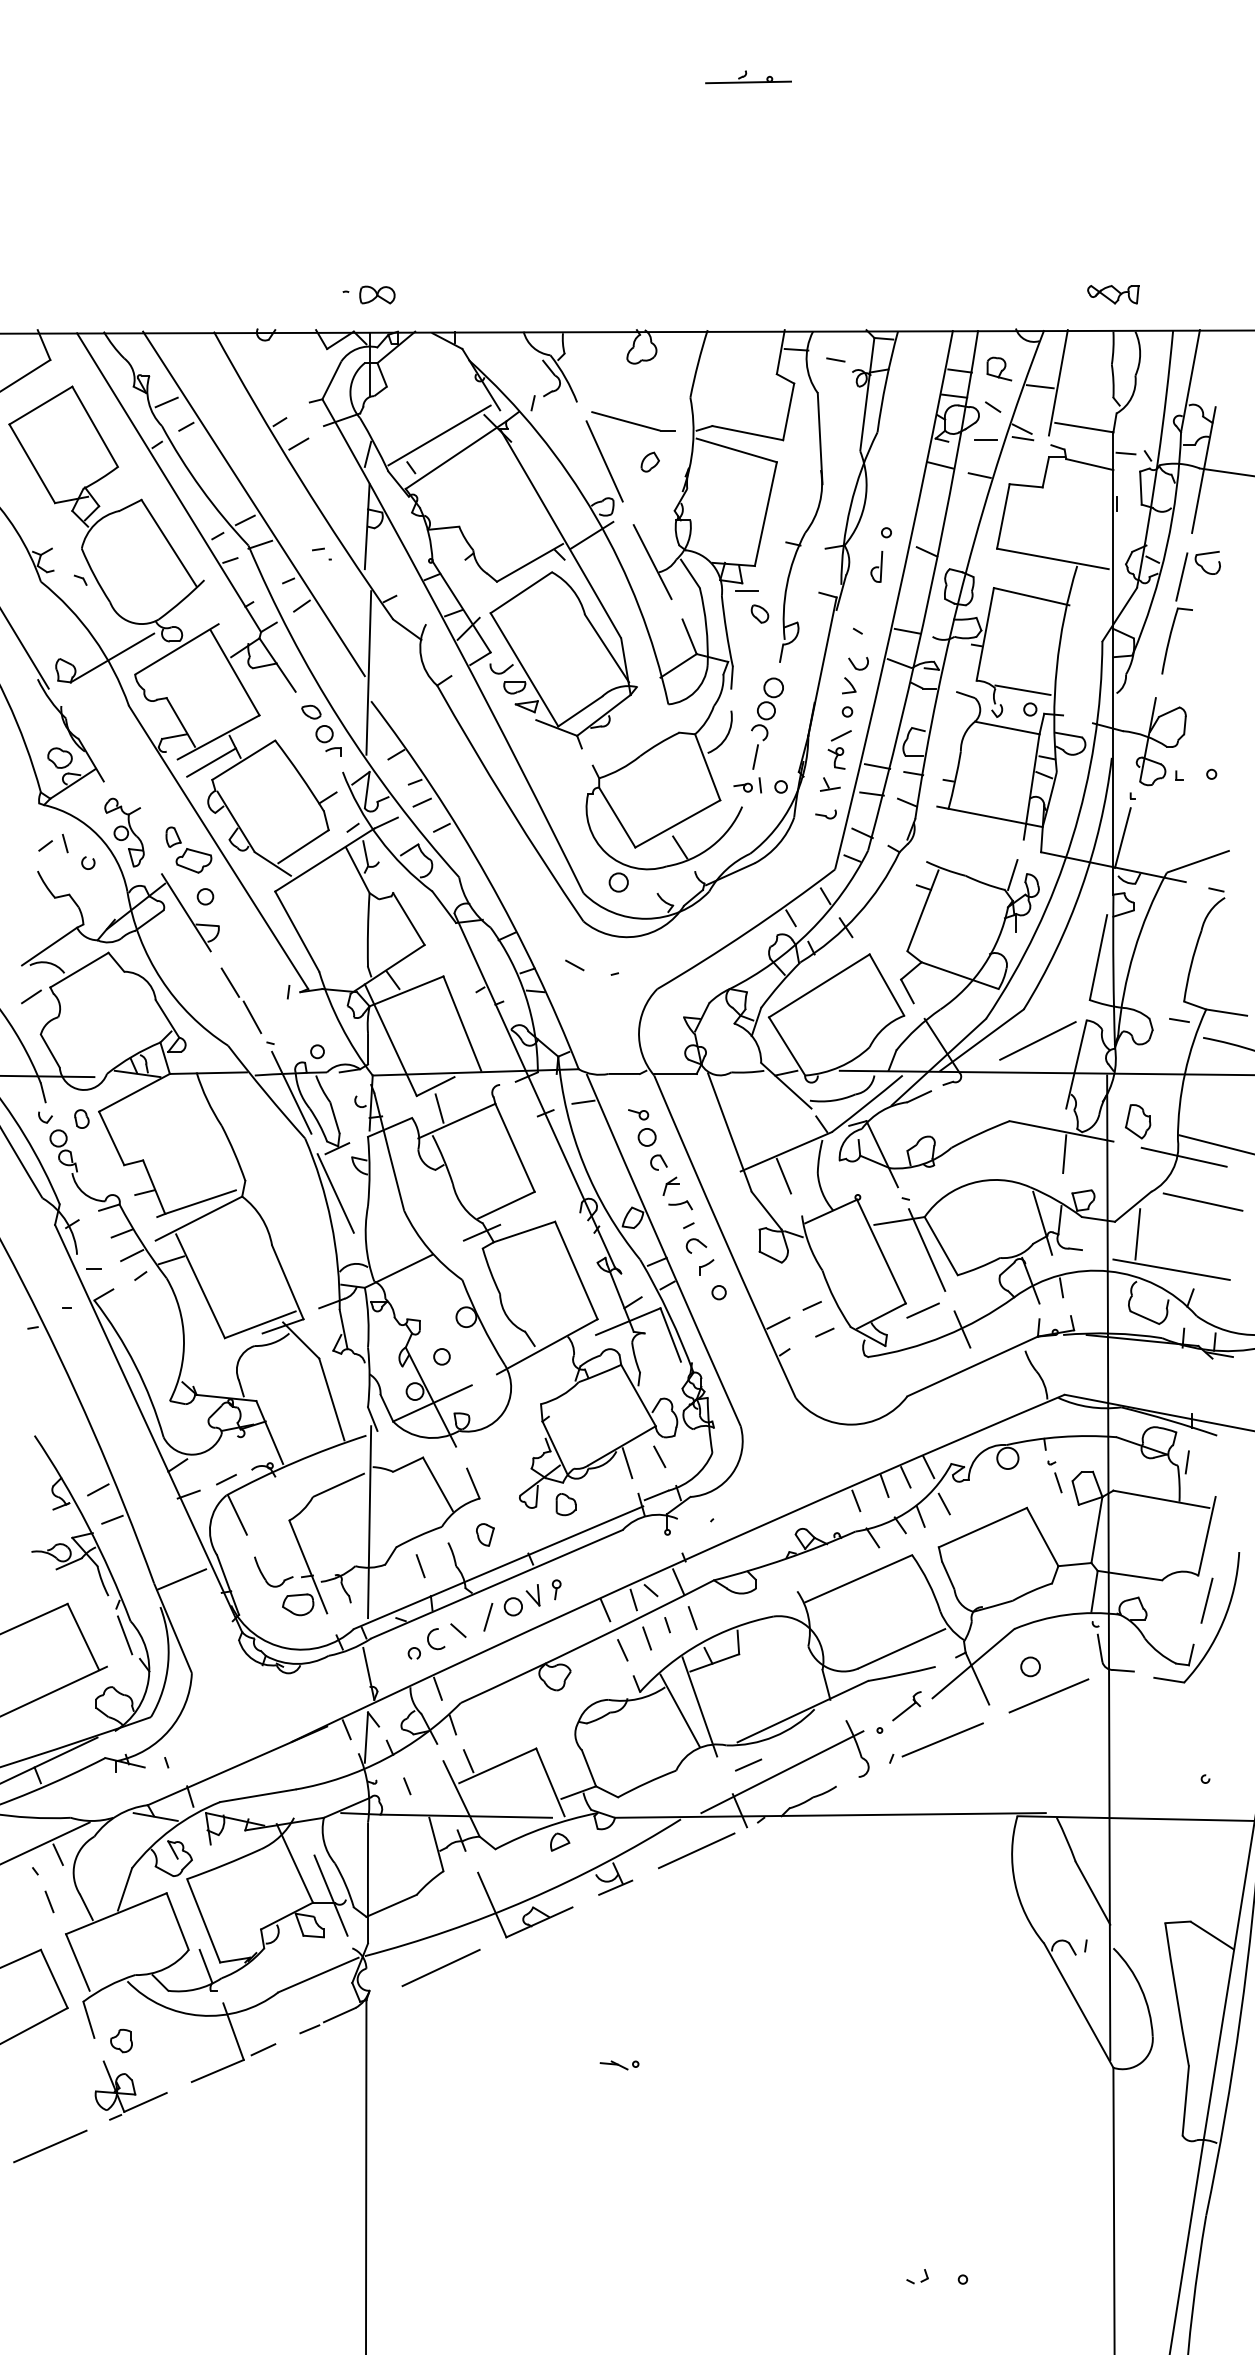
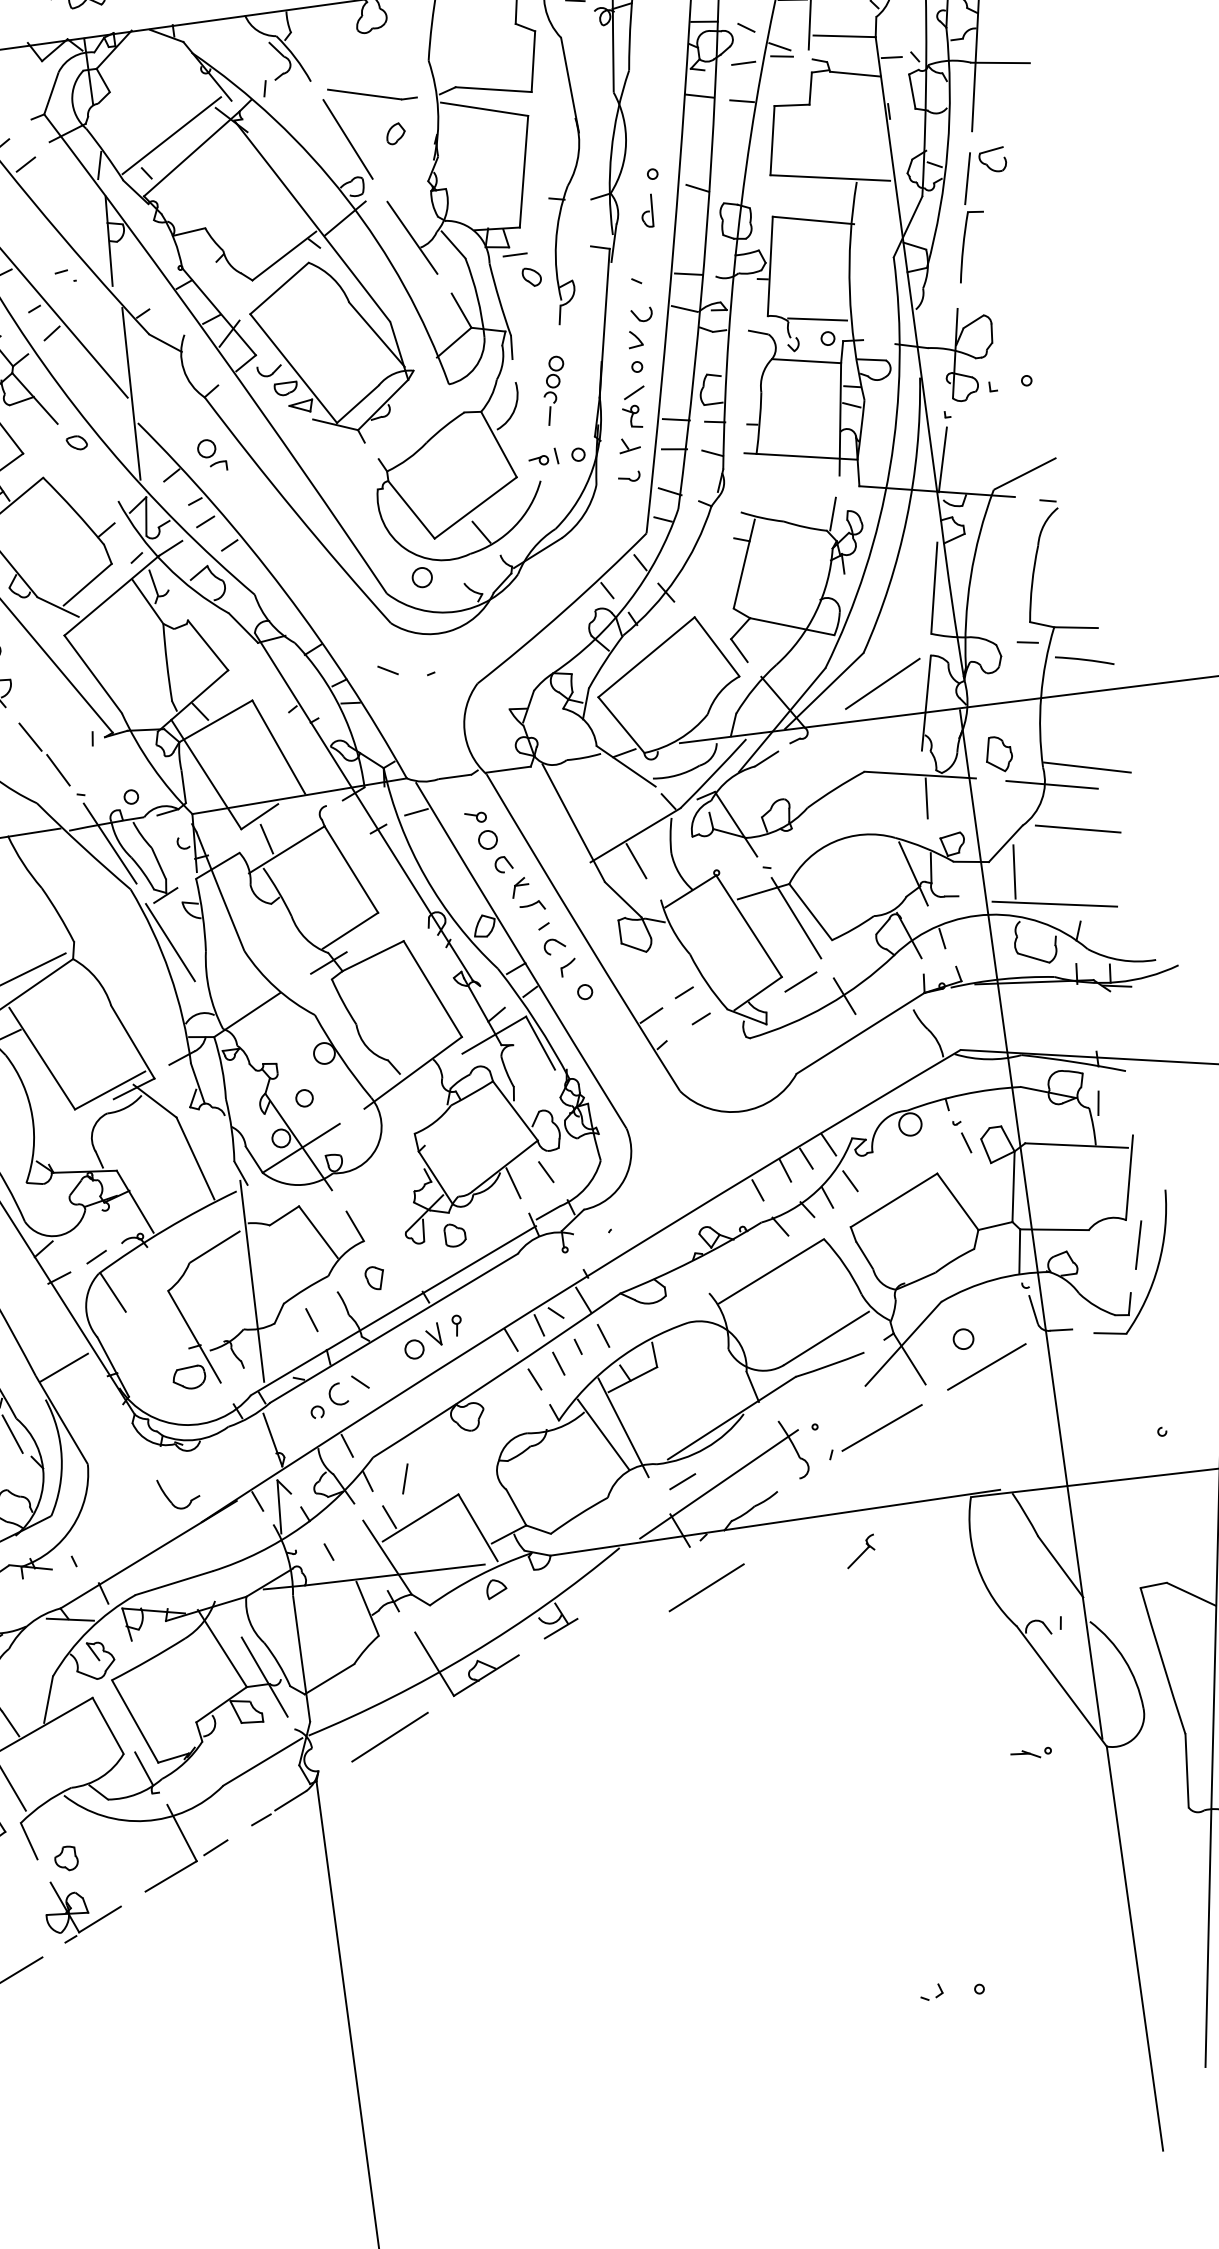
part: (767, 723) -> (555, 390), size x0.7
part: (328, 740) -> (211, 454), moved
part: (265, 1577) -> (171, 1500), moved
line: (488, 1617) -> (405, 1479), moved
part: (906, 1706) -> (860, 1551), moved
line: (696, 1850) -> (706, 1587), moved
part: (619, 2065) -> (1031, 1754), moved

